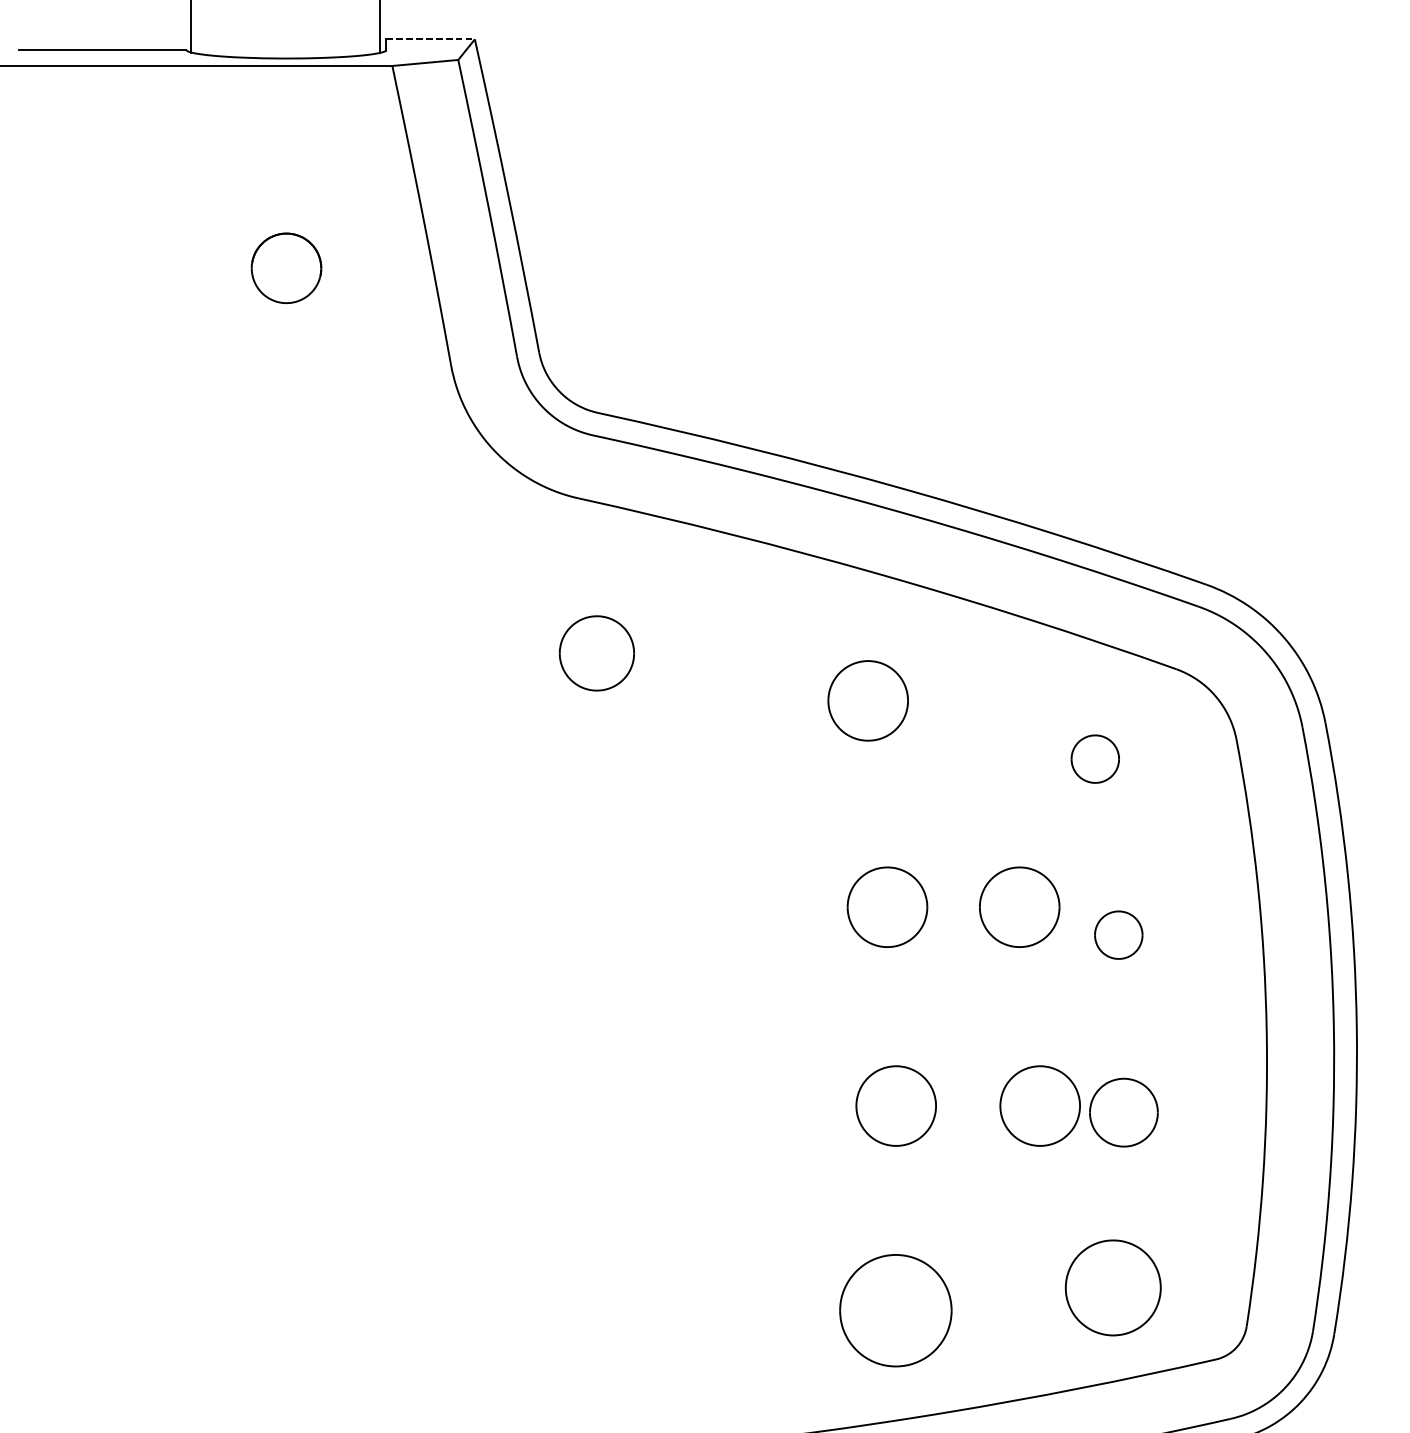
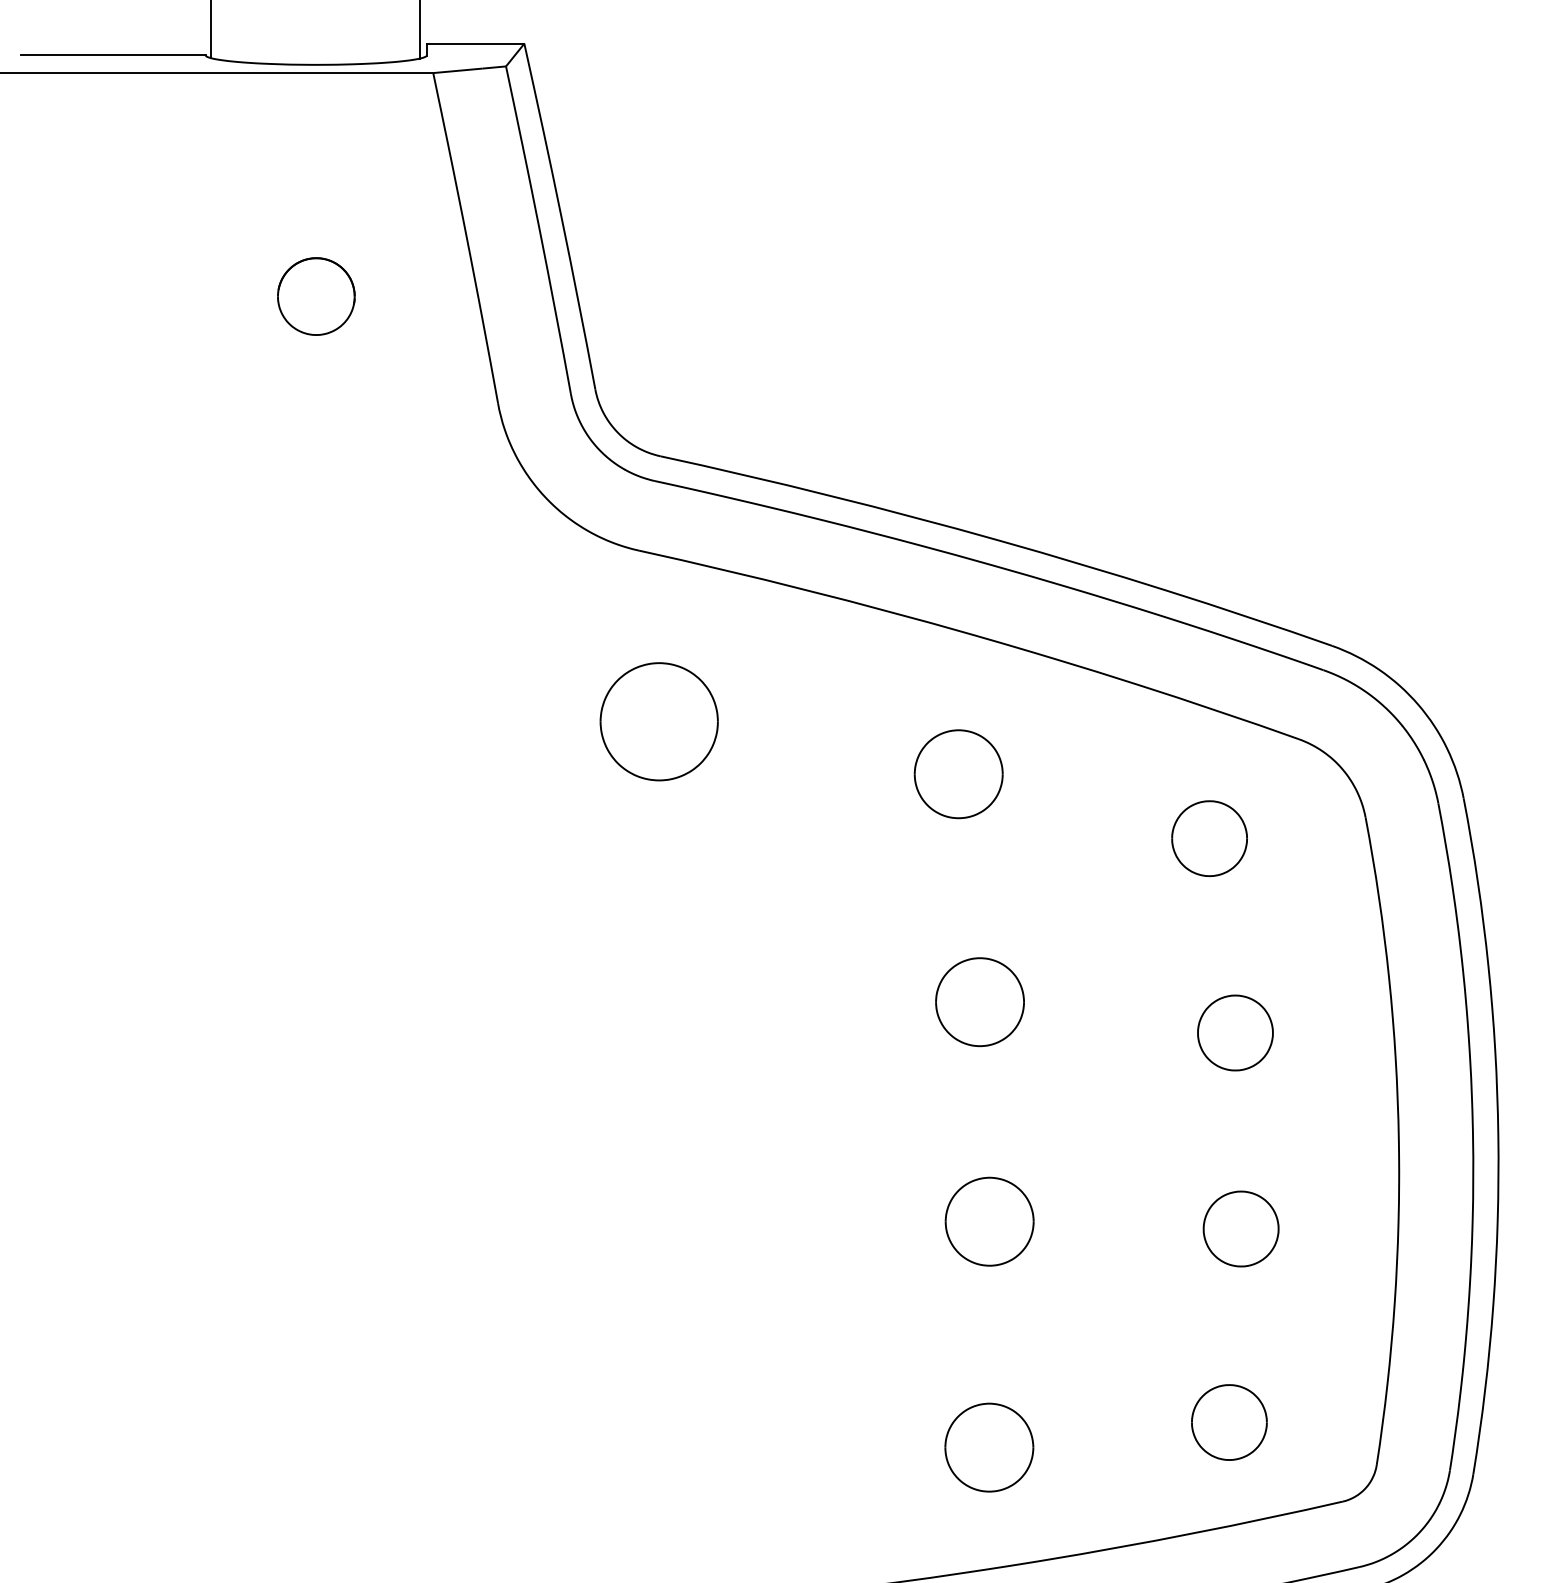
line: (430, 39) -> (475, 43), dashed -> solid
part: (596, 653) -> (658, 721), size x1.43
part: (1095, 759) -> (1209, 838), size x1.43
part: (1019, 907) -> (1125, 1002), removed
part: (1118, 934) -> (1235, 1032), size x1.43
part: (1040, 1105) -> (1148, 1221), removed
part: (1113, 1287) -> (1229, 1422), size x0.71
part: (896, 1310) -> (989, 1447), size x0.71

